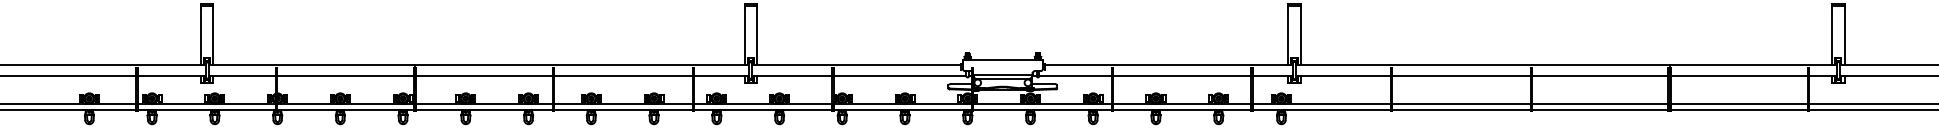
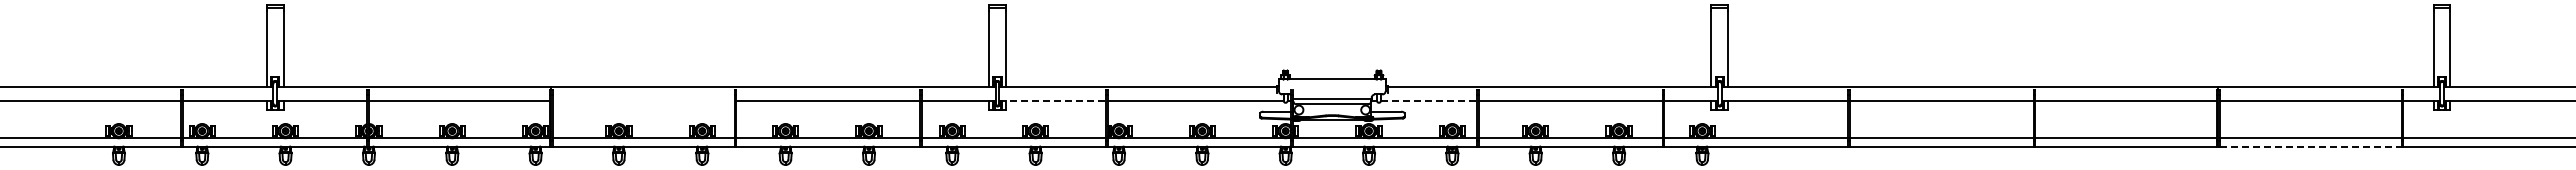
line: (484, 75) -> (643, 100), removed
line: (792, 75) -> (1053, 100), solid -> dashed
line: (1076, 75) -> (1429, 100), solid -> dashed
line: (1739, 110) -> (2310, 146), solid -> dashed

